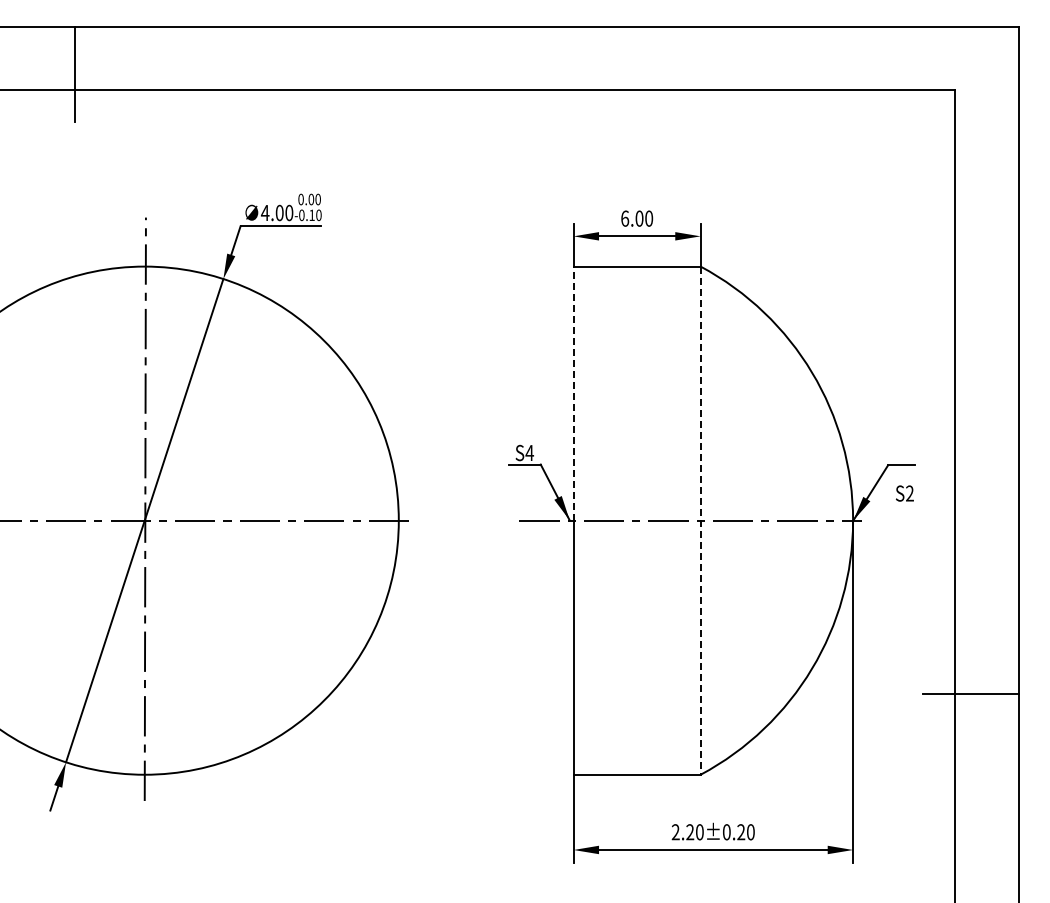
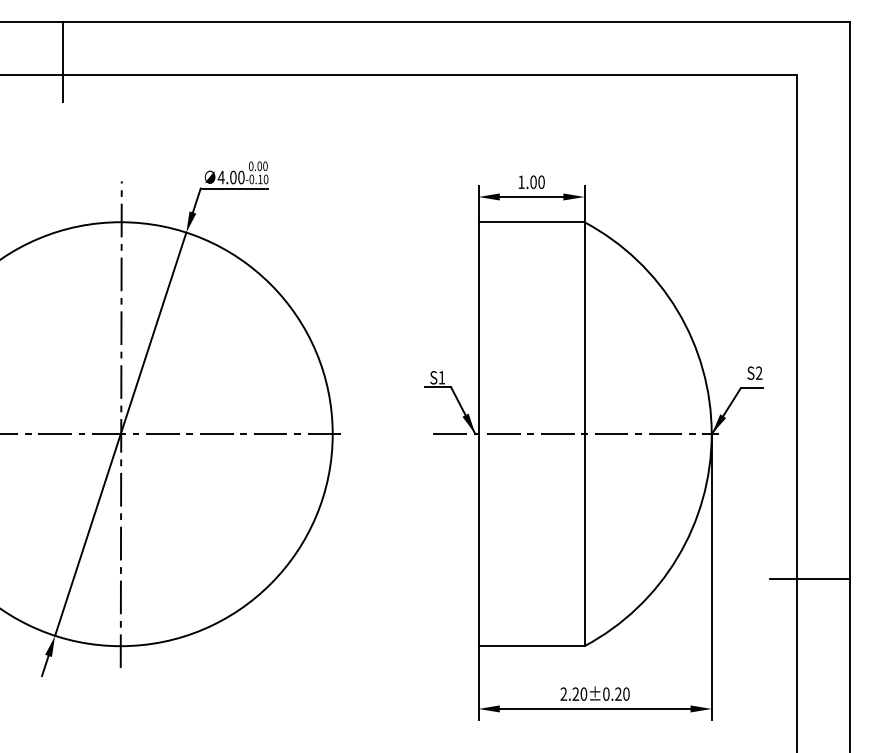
text: (625, 218) -> (521, 182), 6.00 -> 1.00
line: (573, 393) -> (478, 328), dashed -> solid
text: (529, 452) -> (441, 377), S4 -> S1
text: (904, 493) -> (754, 373), moved
line: (700, 521) -> (584, 434), dashed -> solid

